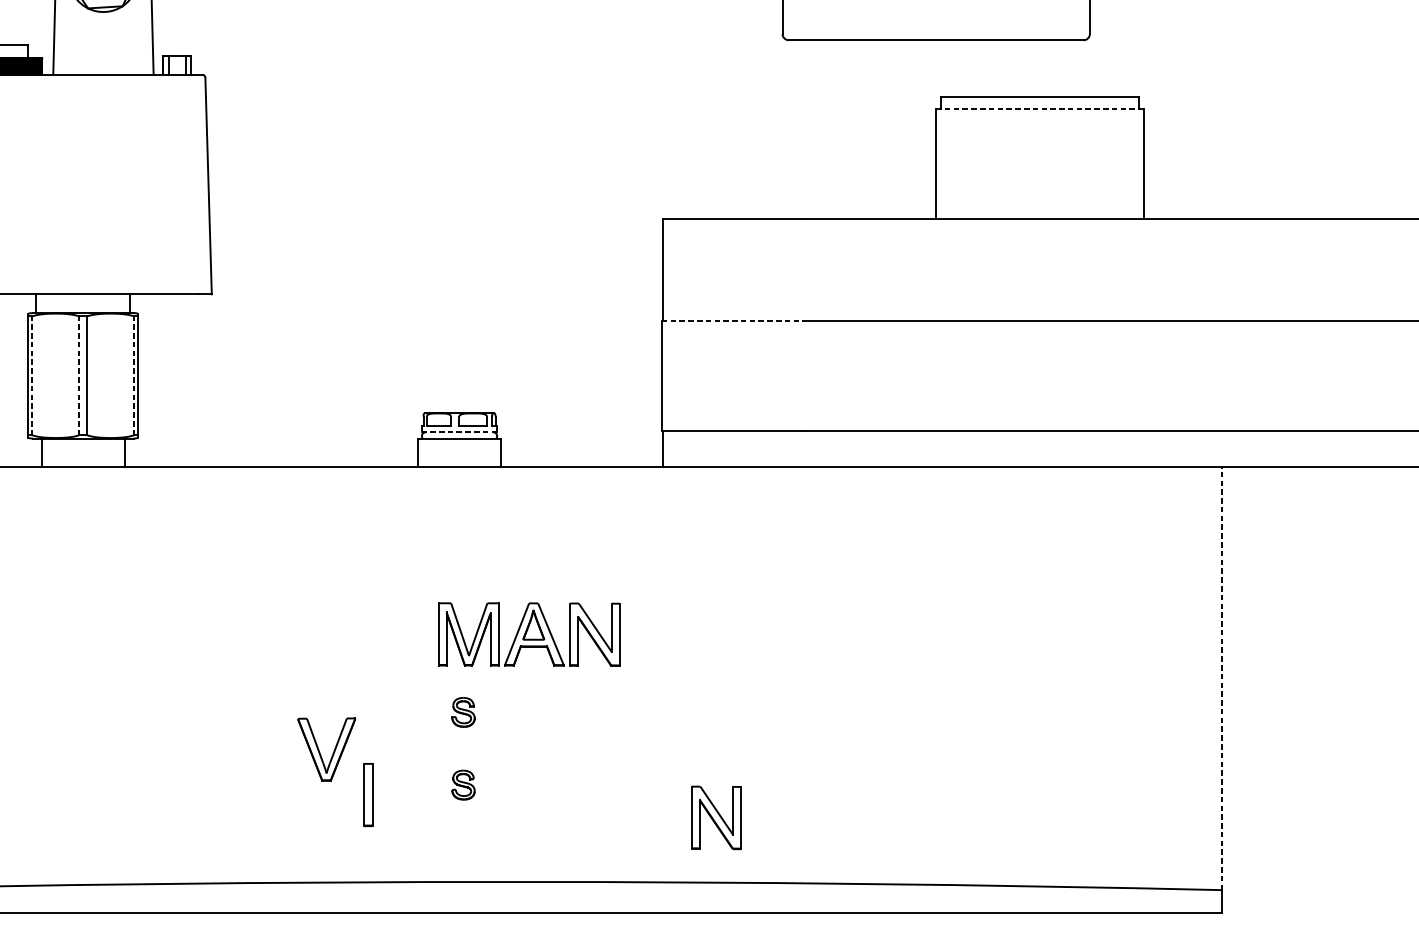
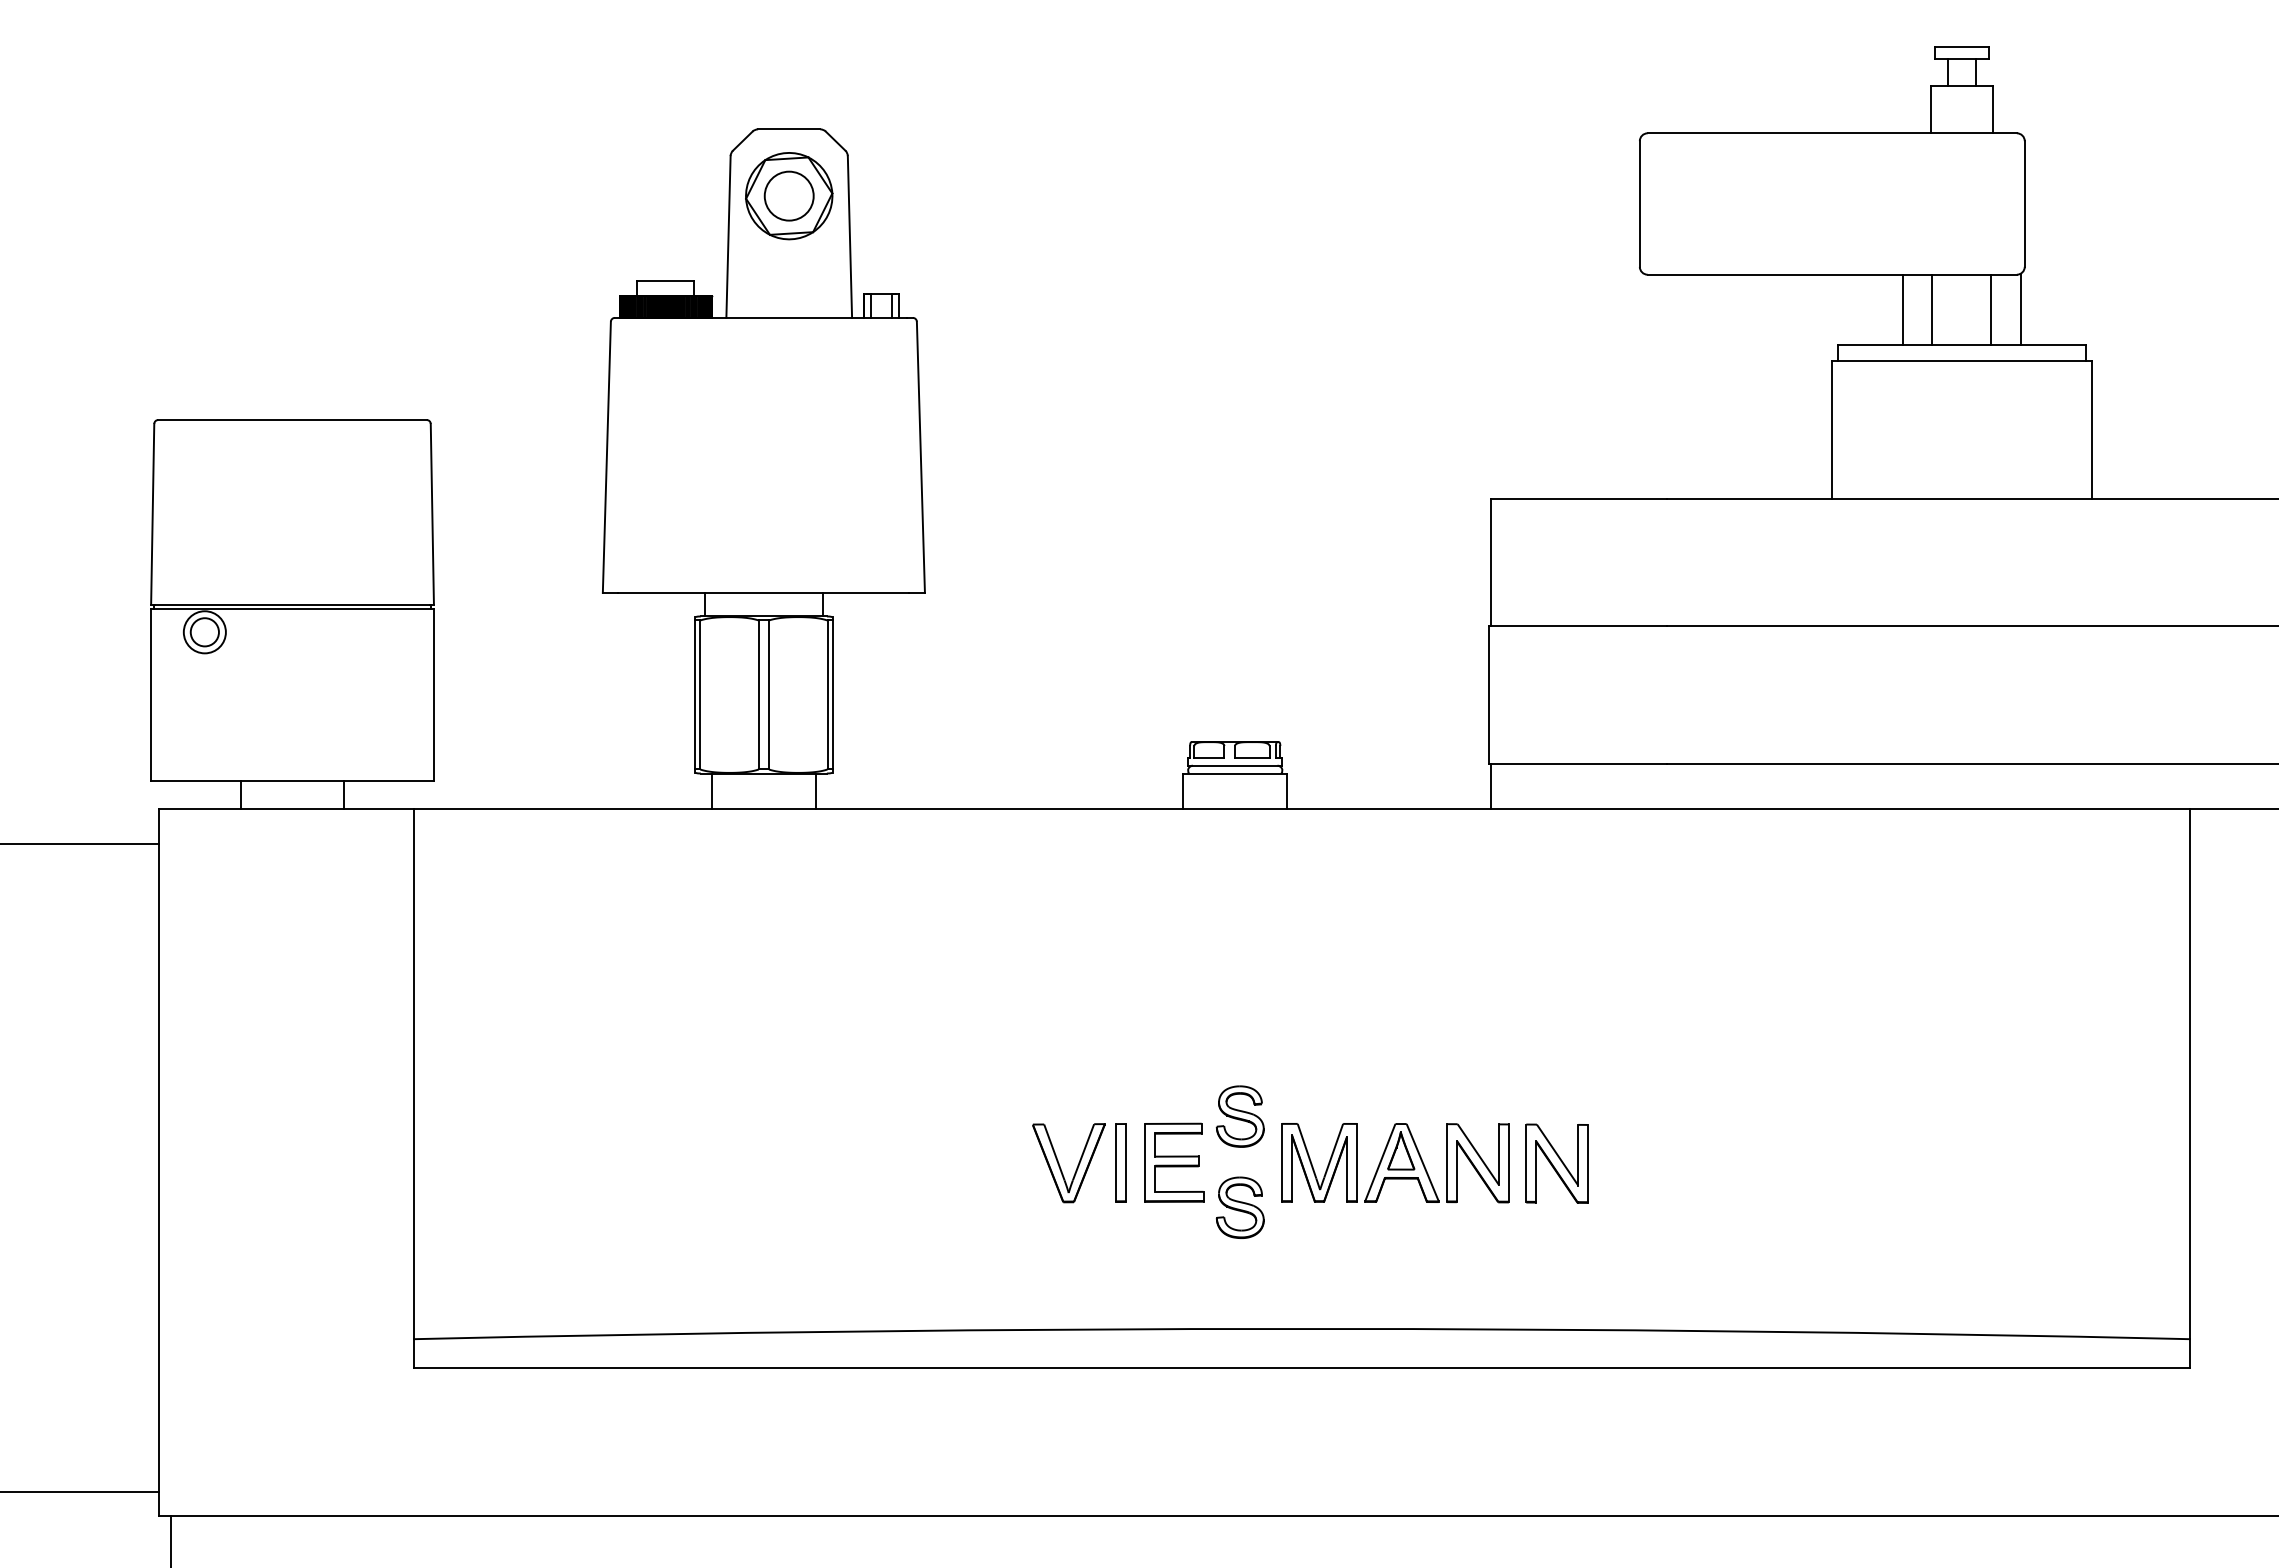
line: (992, 68) -> (1902, 309), added
line: (1016, 68) -> (1932, 309), added
line: (1063, 68) -> (1991, 309), added
line: (1086, 68) -> (2020, 309), added
line: (1039, 109) -> (1961, 361), dashed -> solid
line: (733, 321) -> (1578, 626), dashed -> solid
line: (32, 375) -> (700, 694), dashed -> solid
line: (78, 375) -> (758, 694), dashed -> solid
line: (134, 375) -> (827, 694), dashed -> solid
line: (458, 432) -> (1234, 765), dashed -> solid
part: (529, 634) -> (1395, 1163), moved
line: (1221, 678) -> (2189, 1073), dashed -> solid
part: (462, 712) -> (1239, 1116), size x1.67
part: (411, 749) -> (1174, 1162), added
part: (462, 785) -> (1239, 1207), size x1.67
part: (367, 794) -> (1120, 1162), moved
part: (716, 817) -> (1556, 1163), moved

